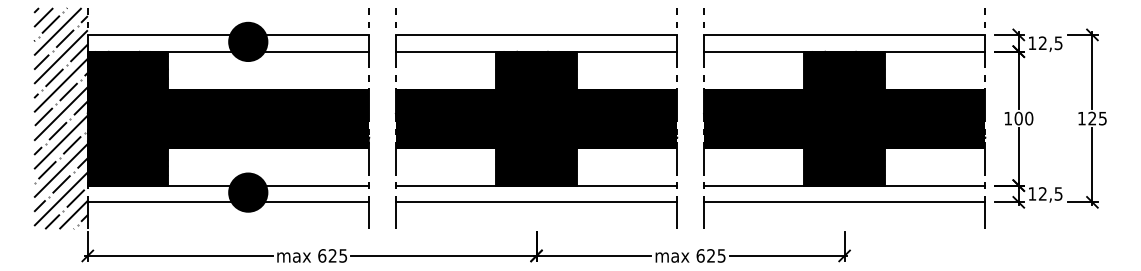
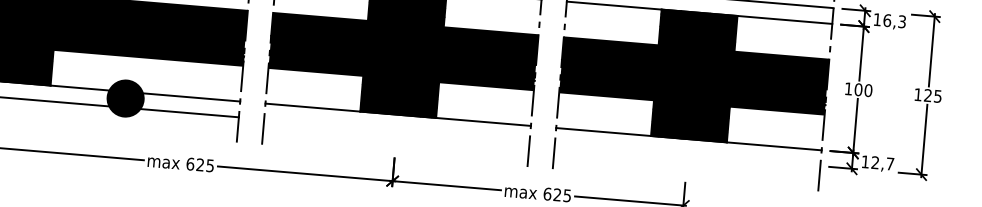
text: (1050, 43) -> (894, 21), 12,5 -> 16,3
text: (1058, 193) -> (890, 163), 12,5 -> 12,7
line: (536, 202) -> (396, 130), removed
line: (844, 202) -> (687, 155), removed

